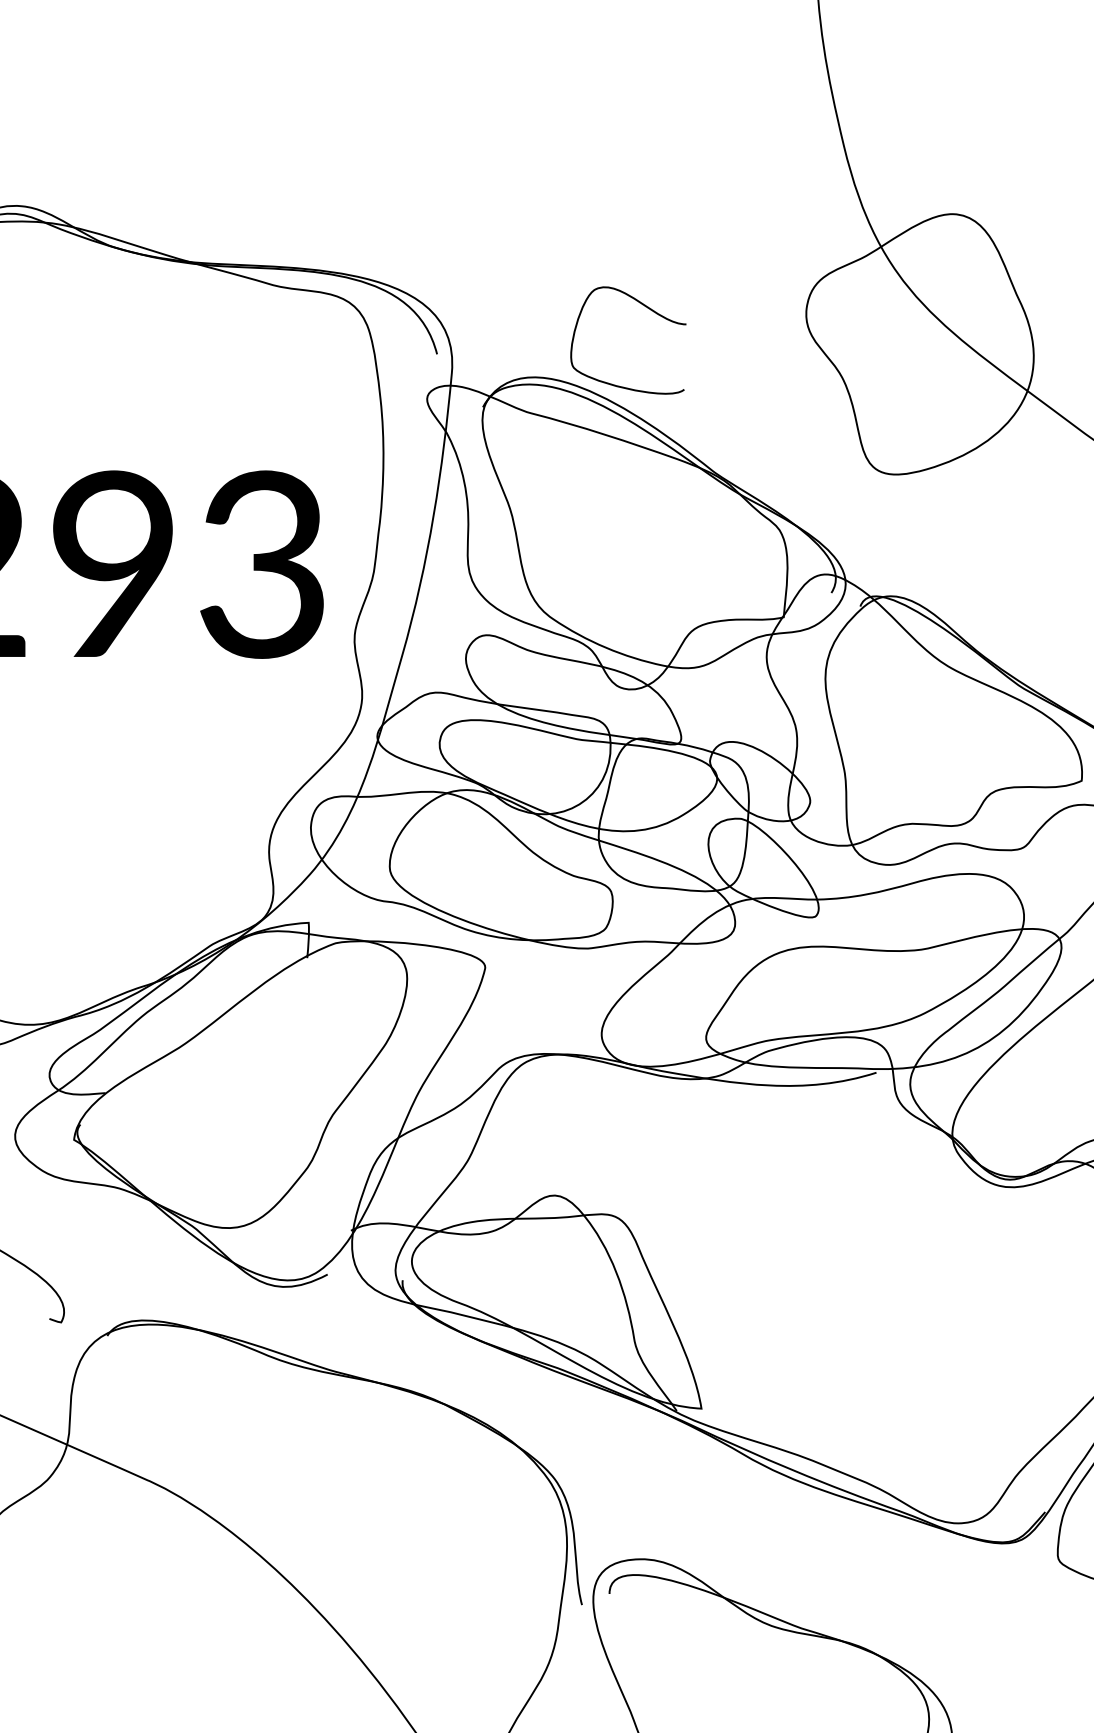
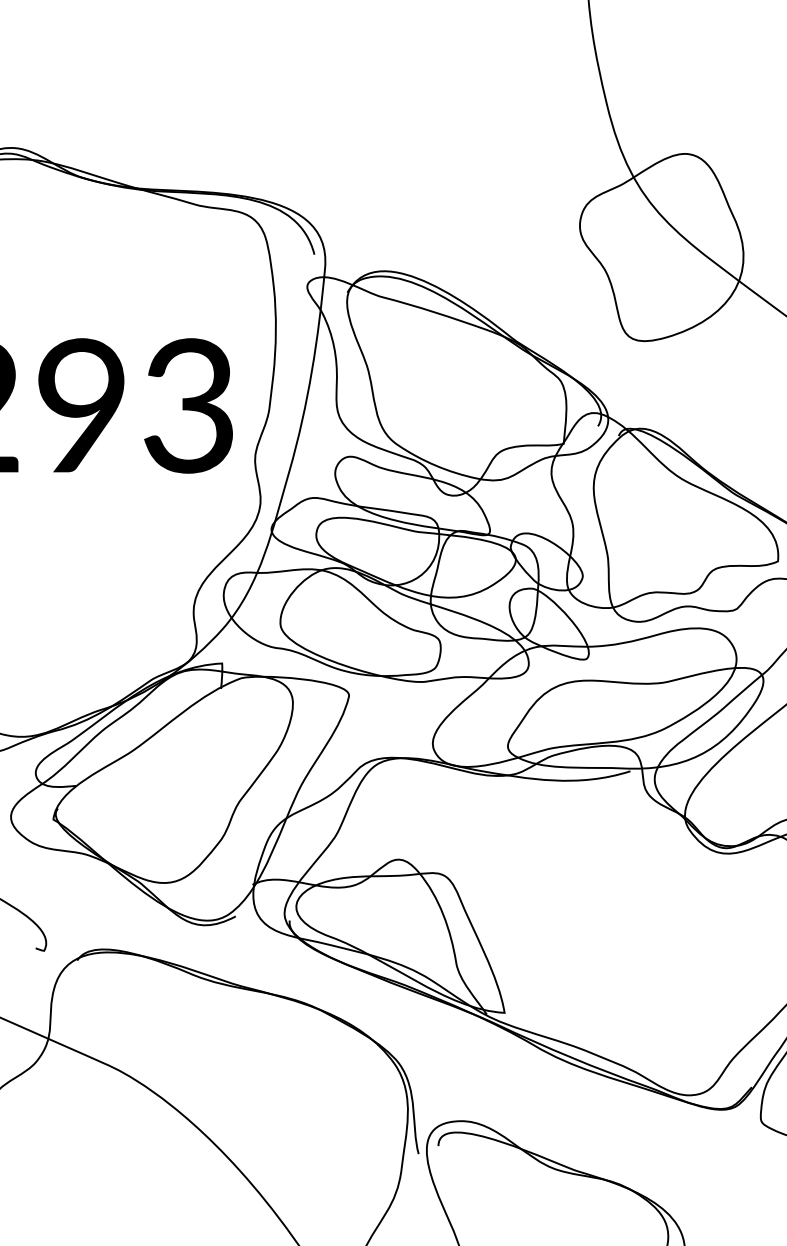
curve: (645, 307) -> (464, 221), removed

